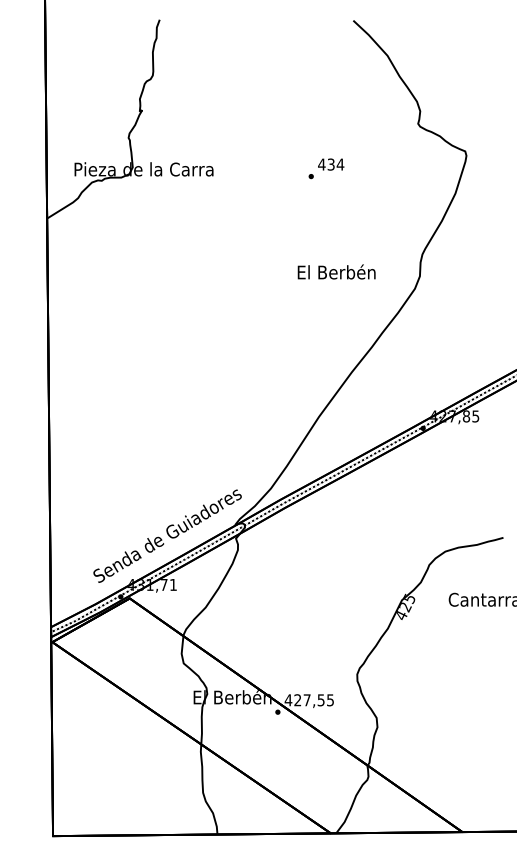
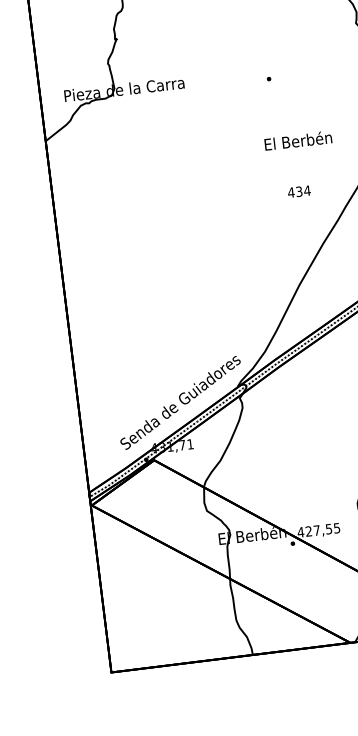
text: (331, 164) -> (299, 191), moved
text: (336, 271) -> (298, 140), moved

